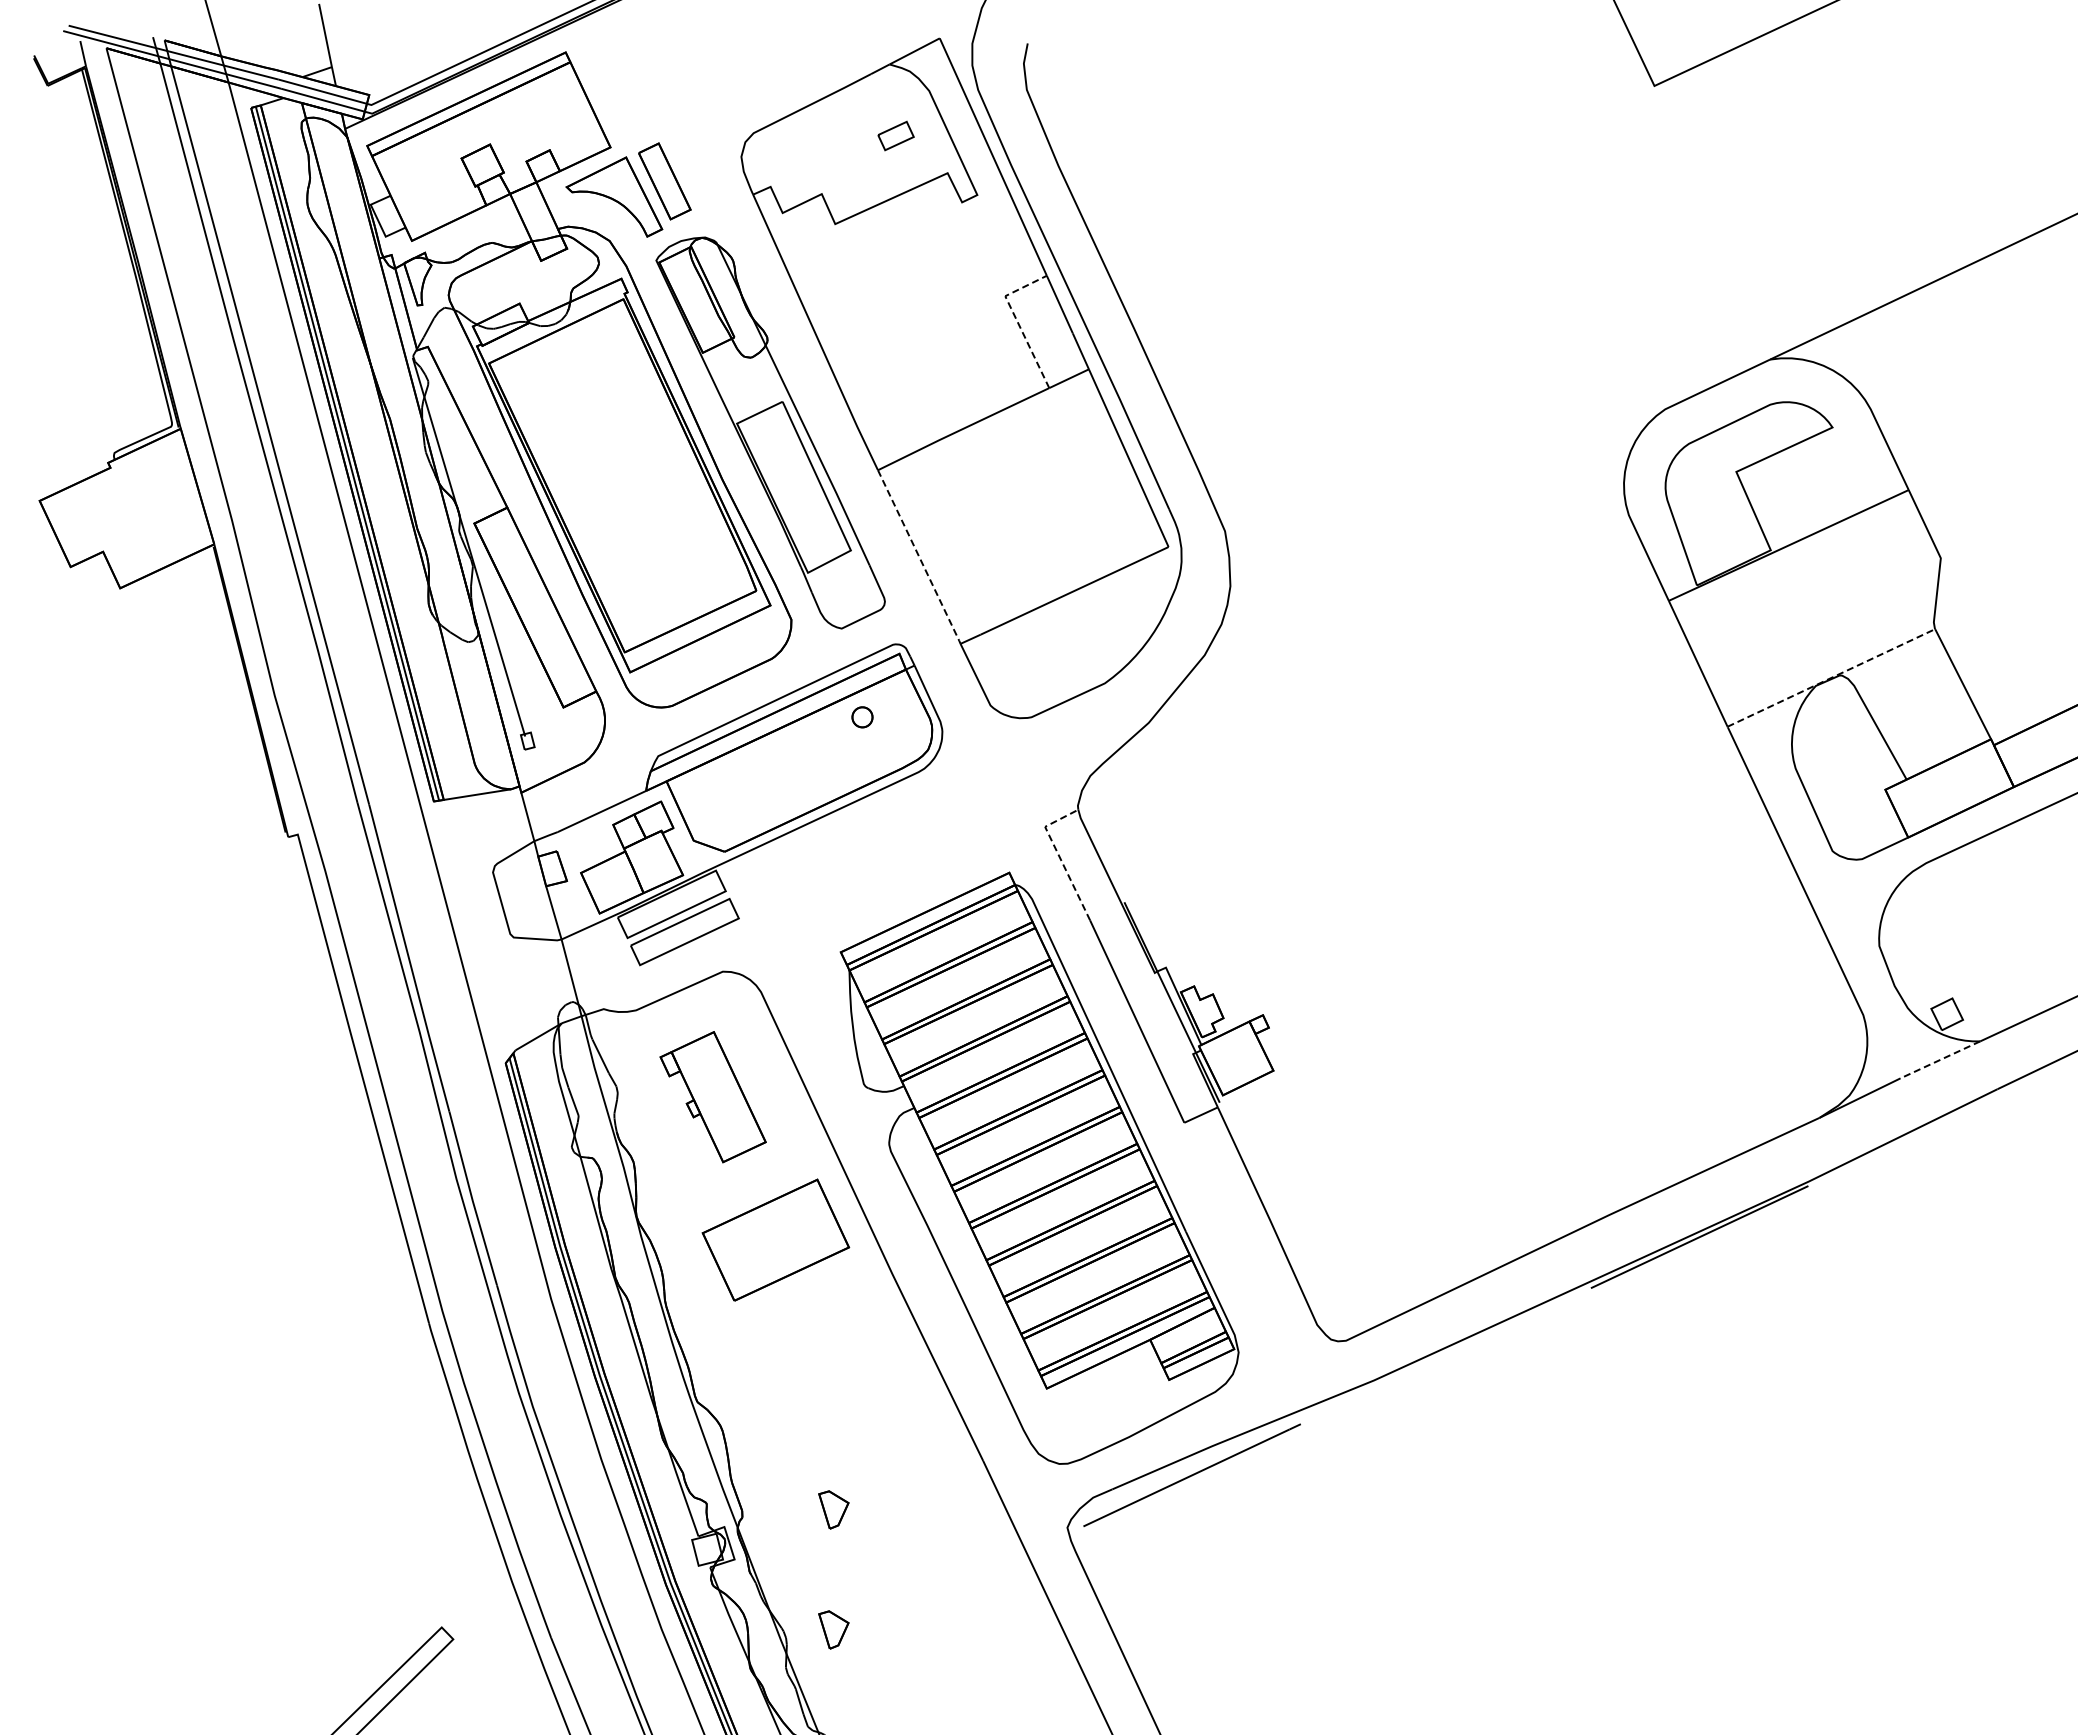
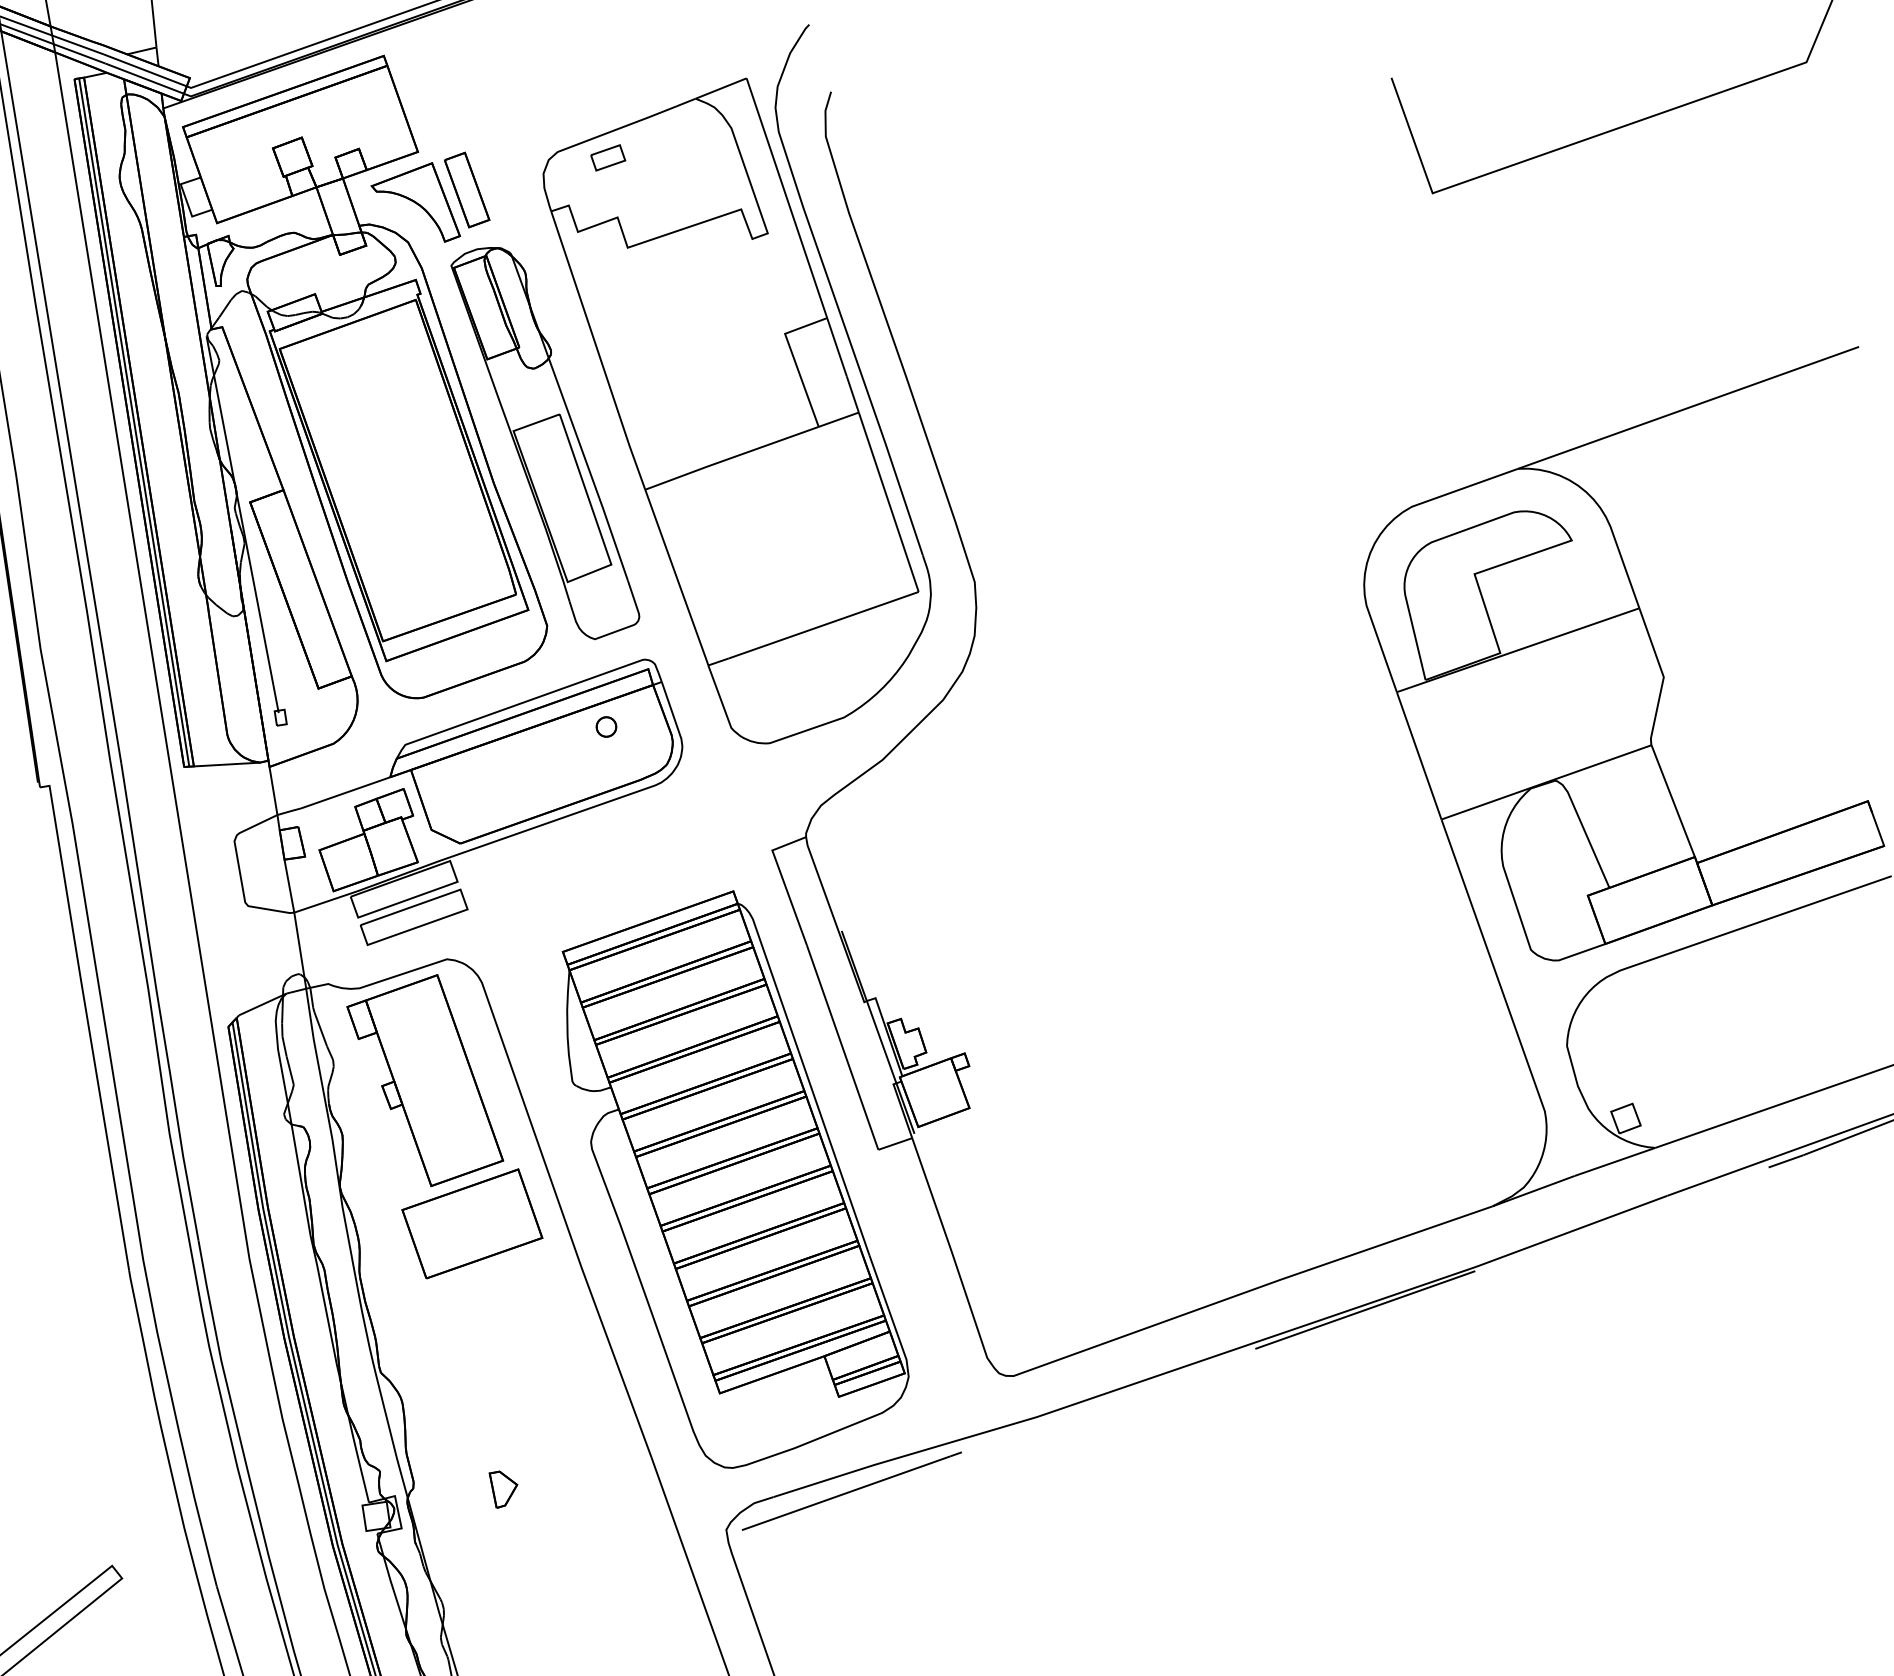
part: (895, 135) -> (607, 157), moved
line: (1016, 320) -> (793, 358), dashed -> solid
line: (919, 558) -> (676, 579), dashed -> solid
line: (1831, 677) -> (1546, 781), dashed -> solid
line: (1058, 855) -> (782, 879), dashed -> solid
line: (1940, 1059) -> (1615, 1161), dashed -> solid
part: (712, 1096) -> (424, 1078), size x1.67
part: (833, 1629) -> (490, 1605), removed

